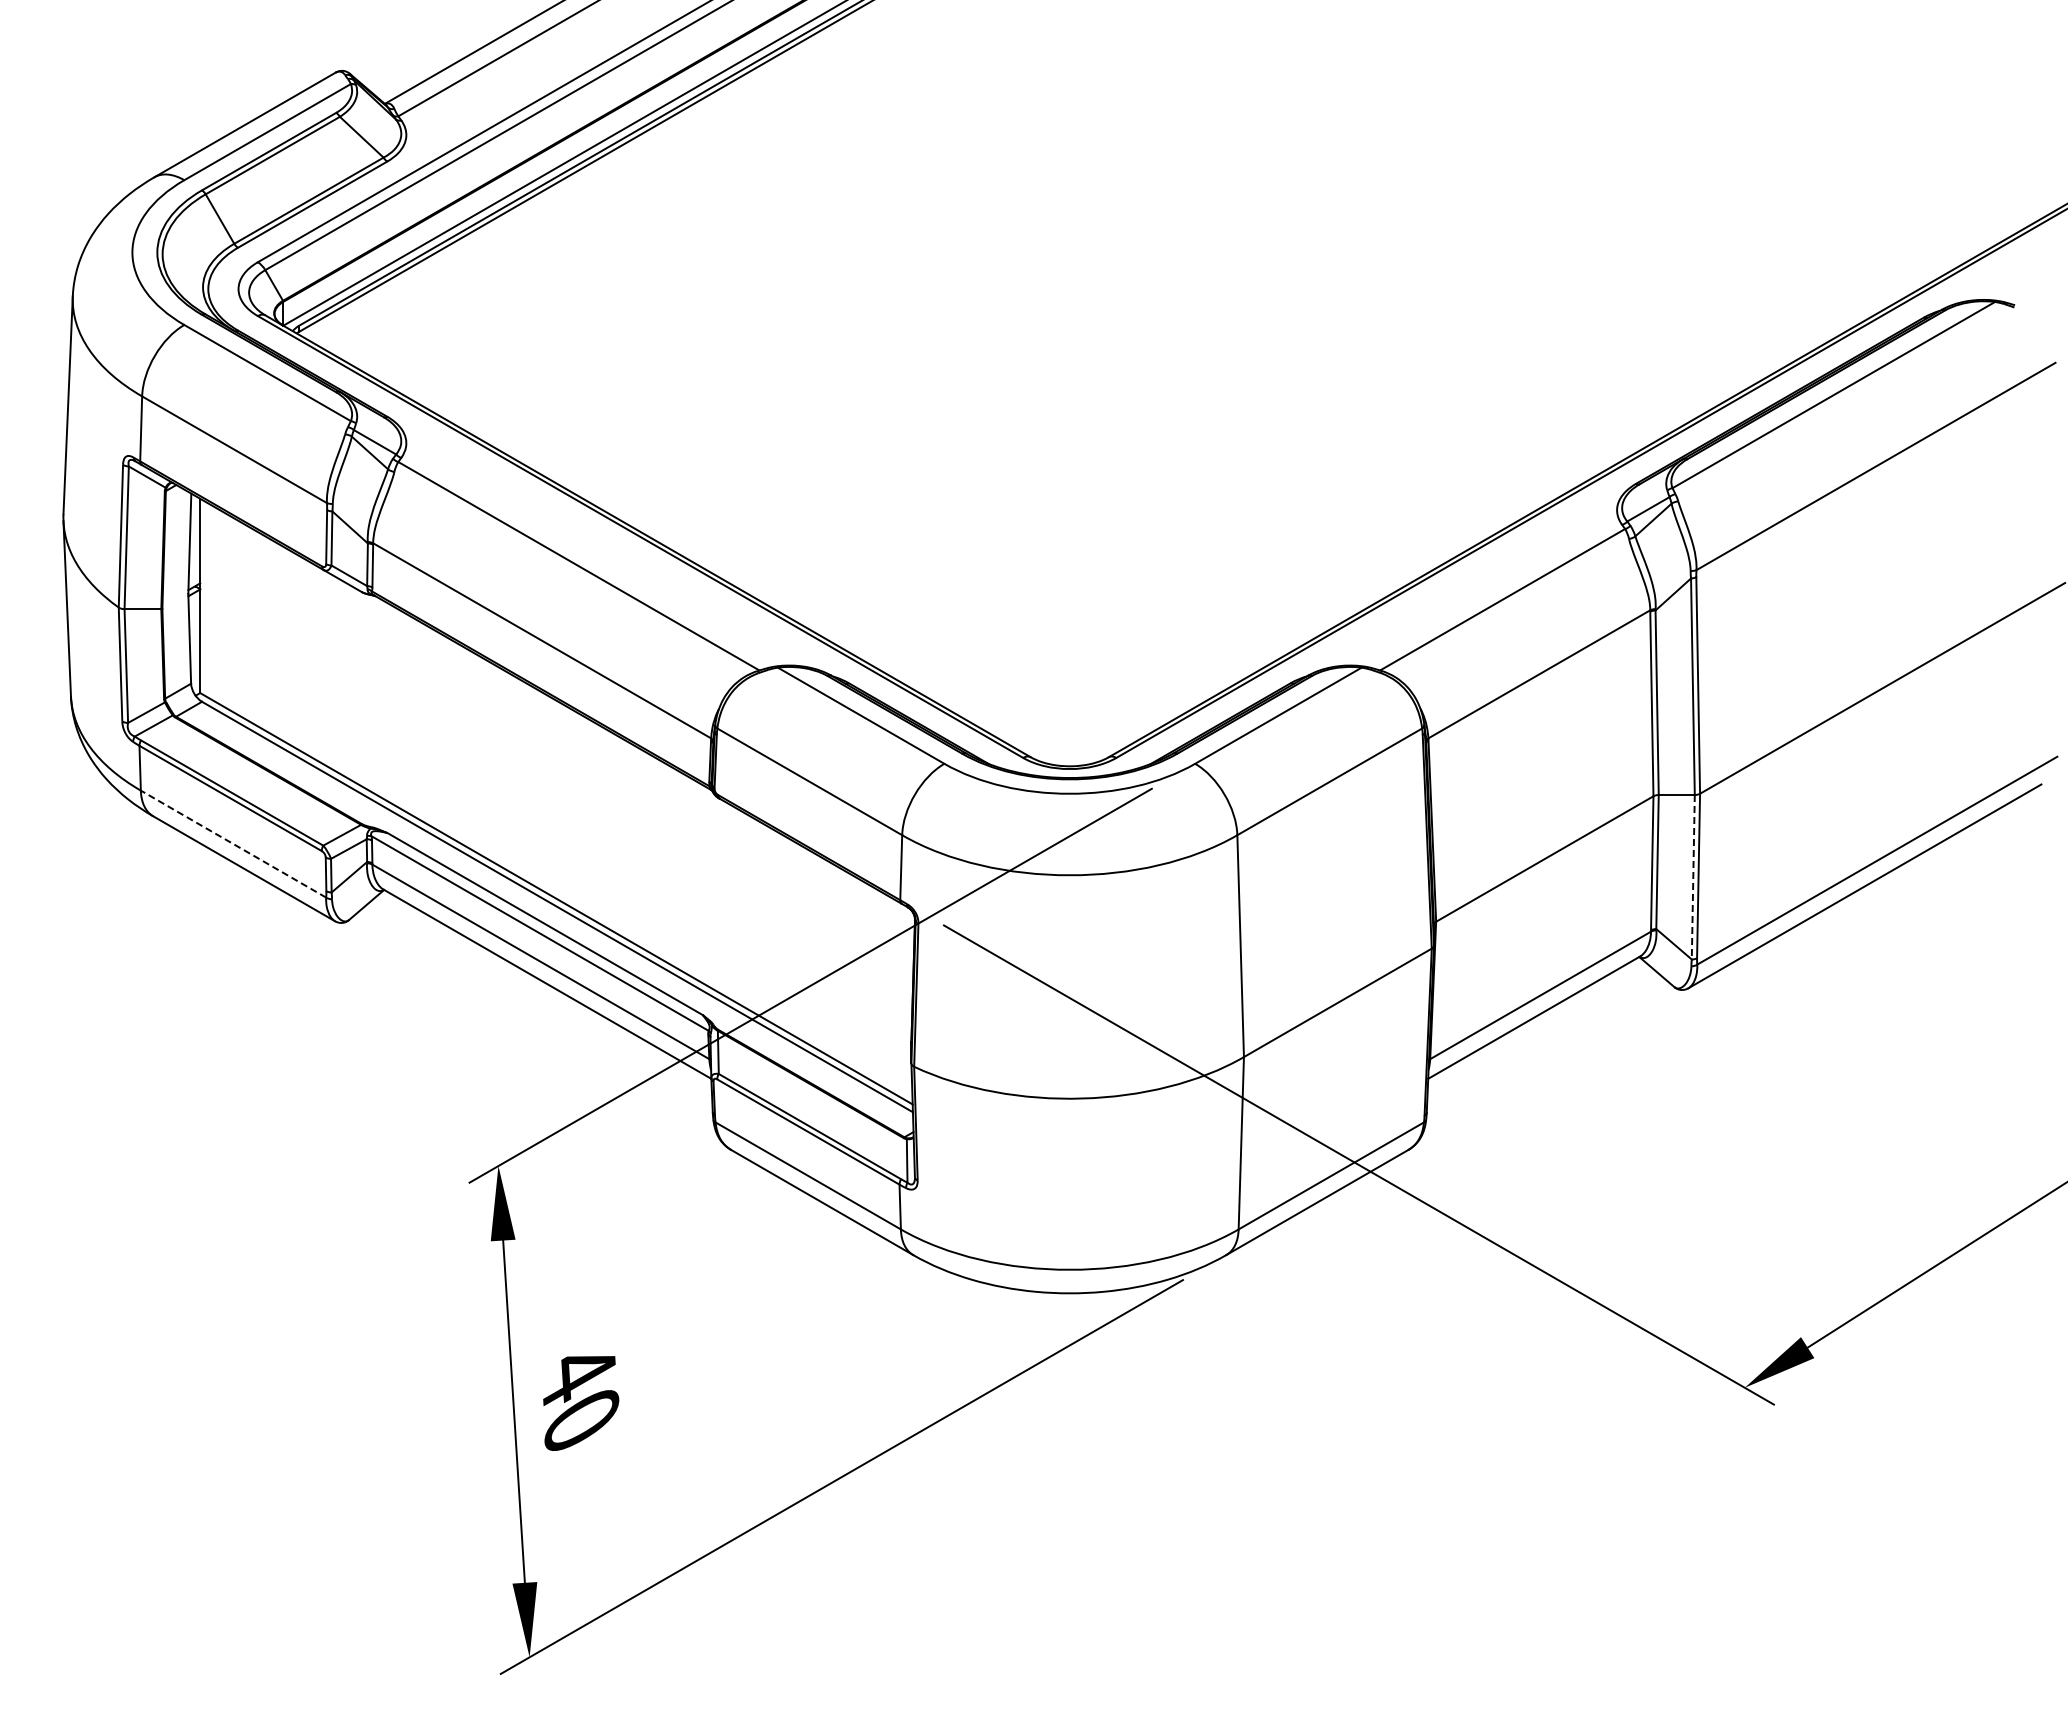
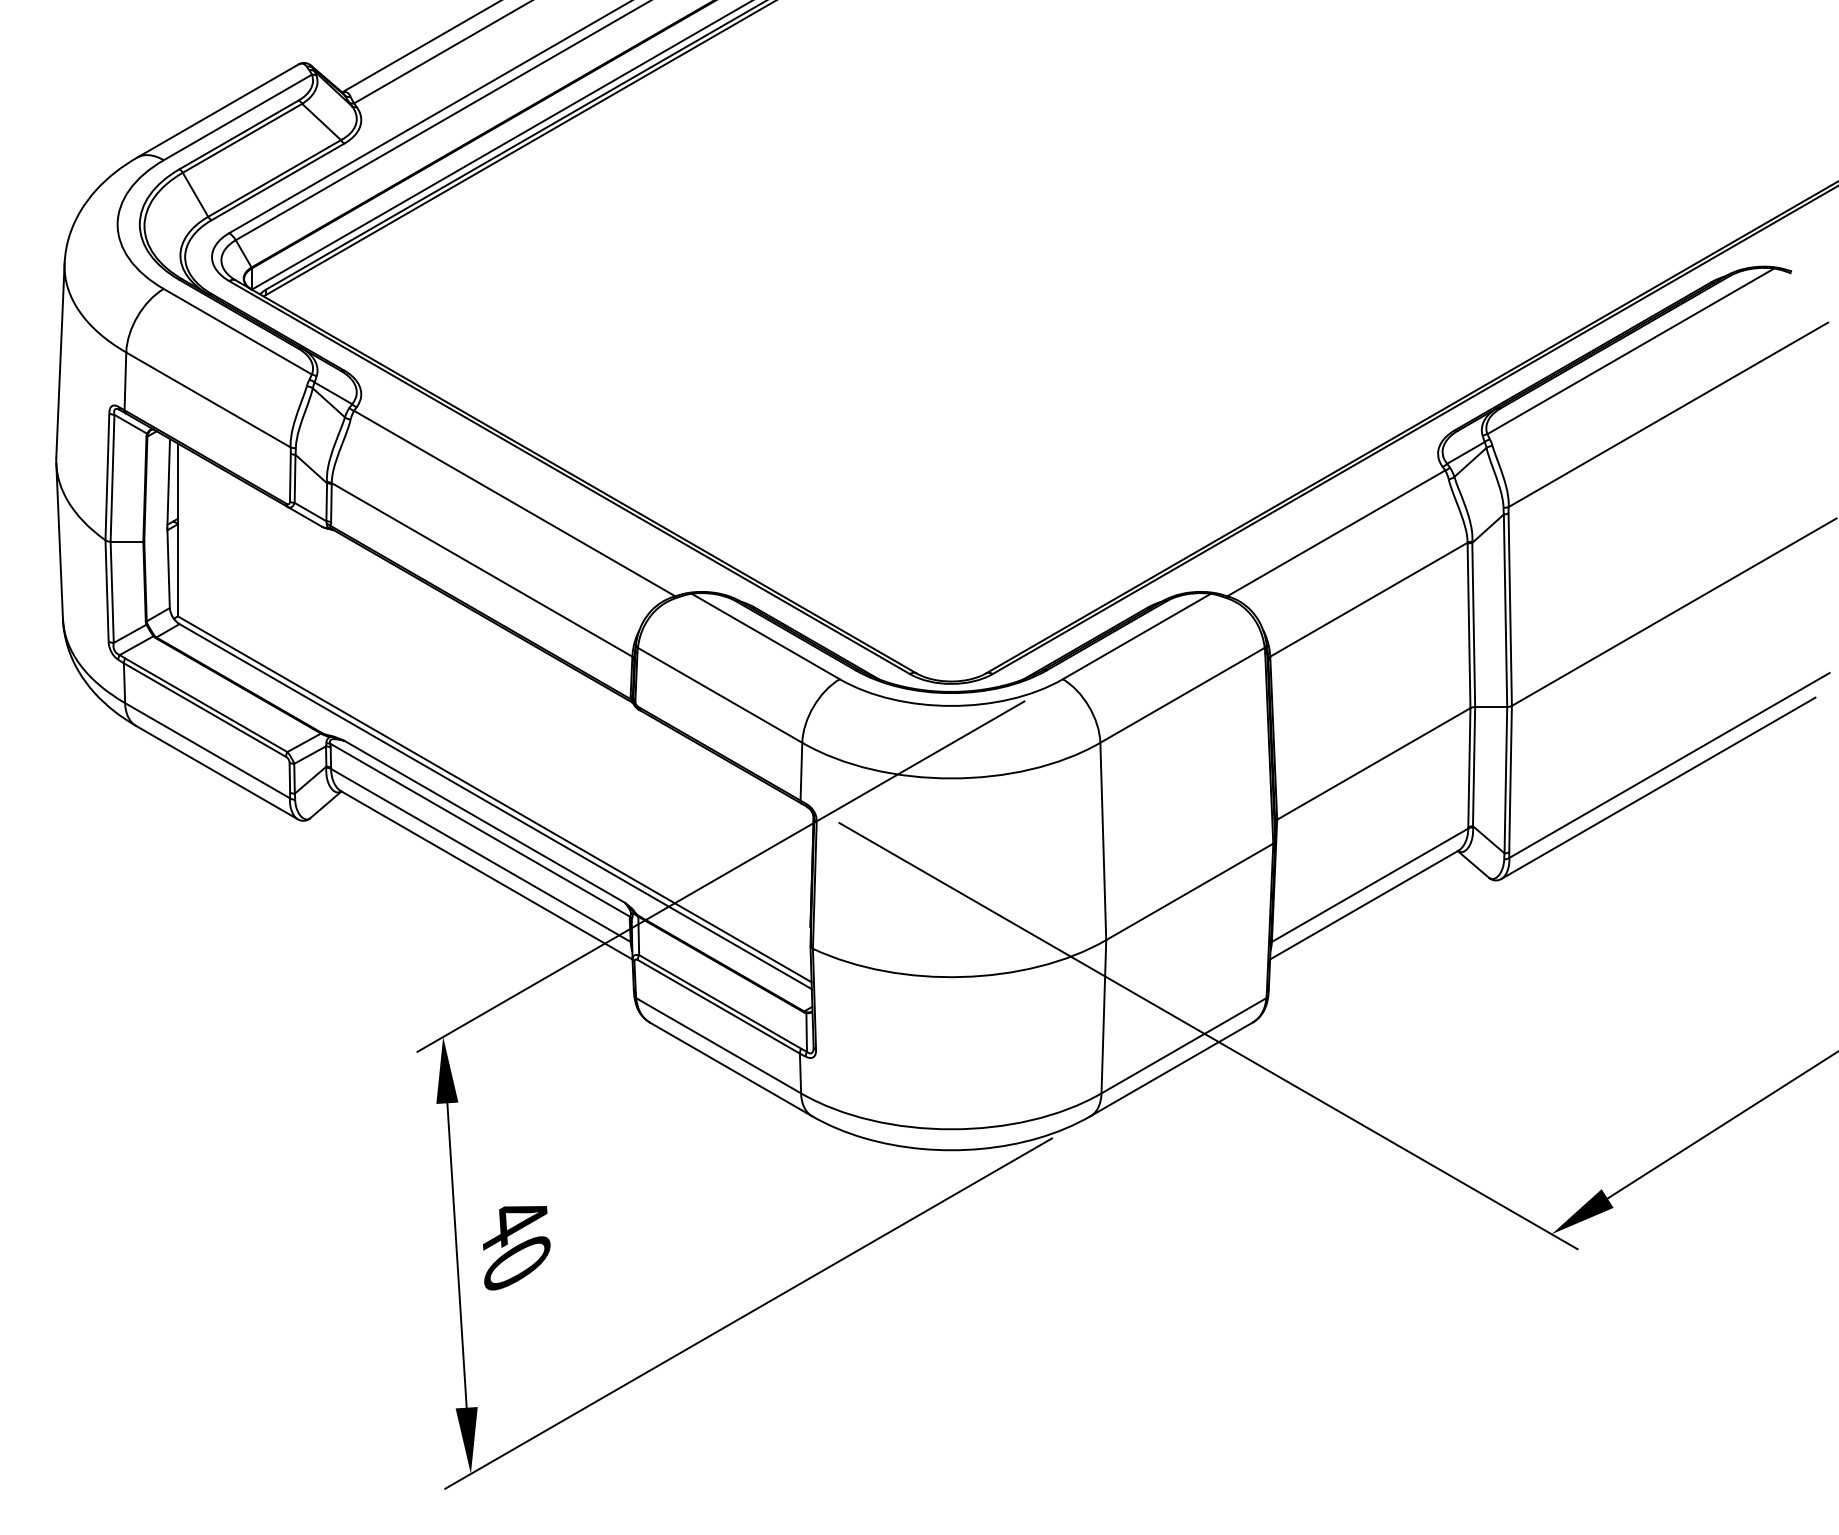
line: (233, 843) -> (207, 750), dashed -> solid
line: (1693, 877) -> (1506, 780), dashed -> solid

